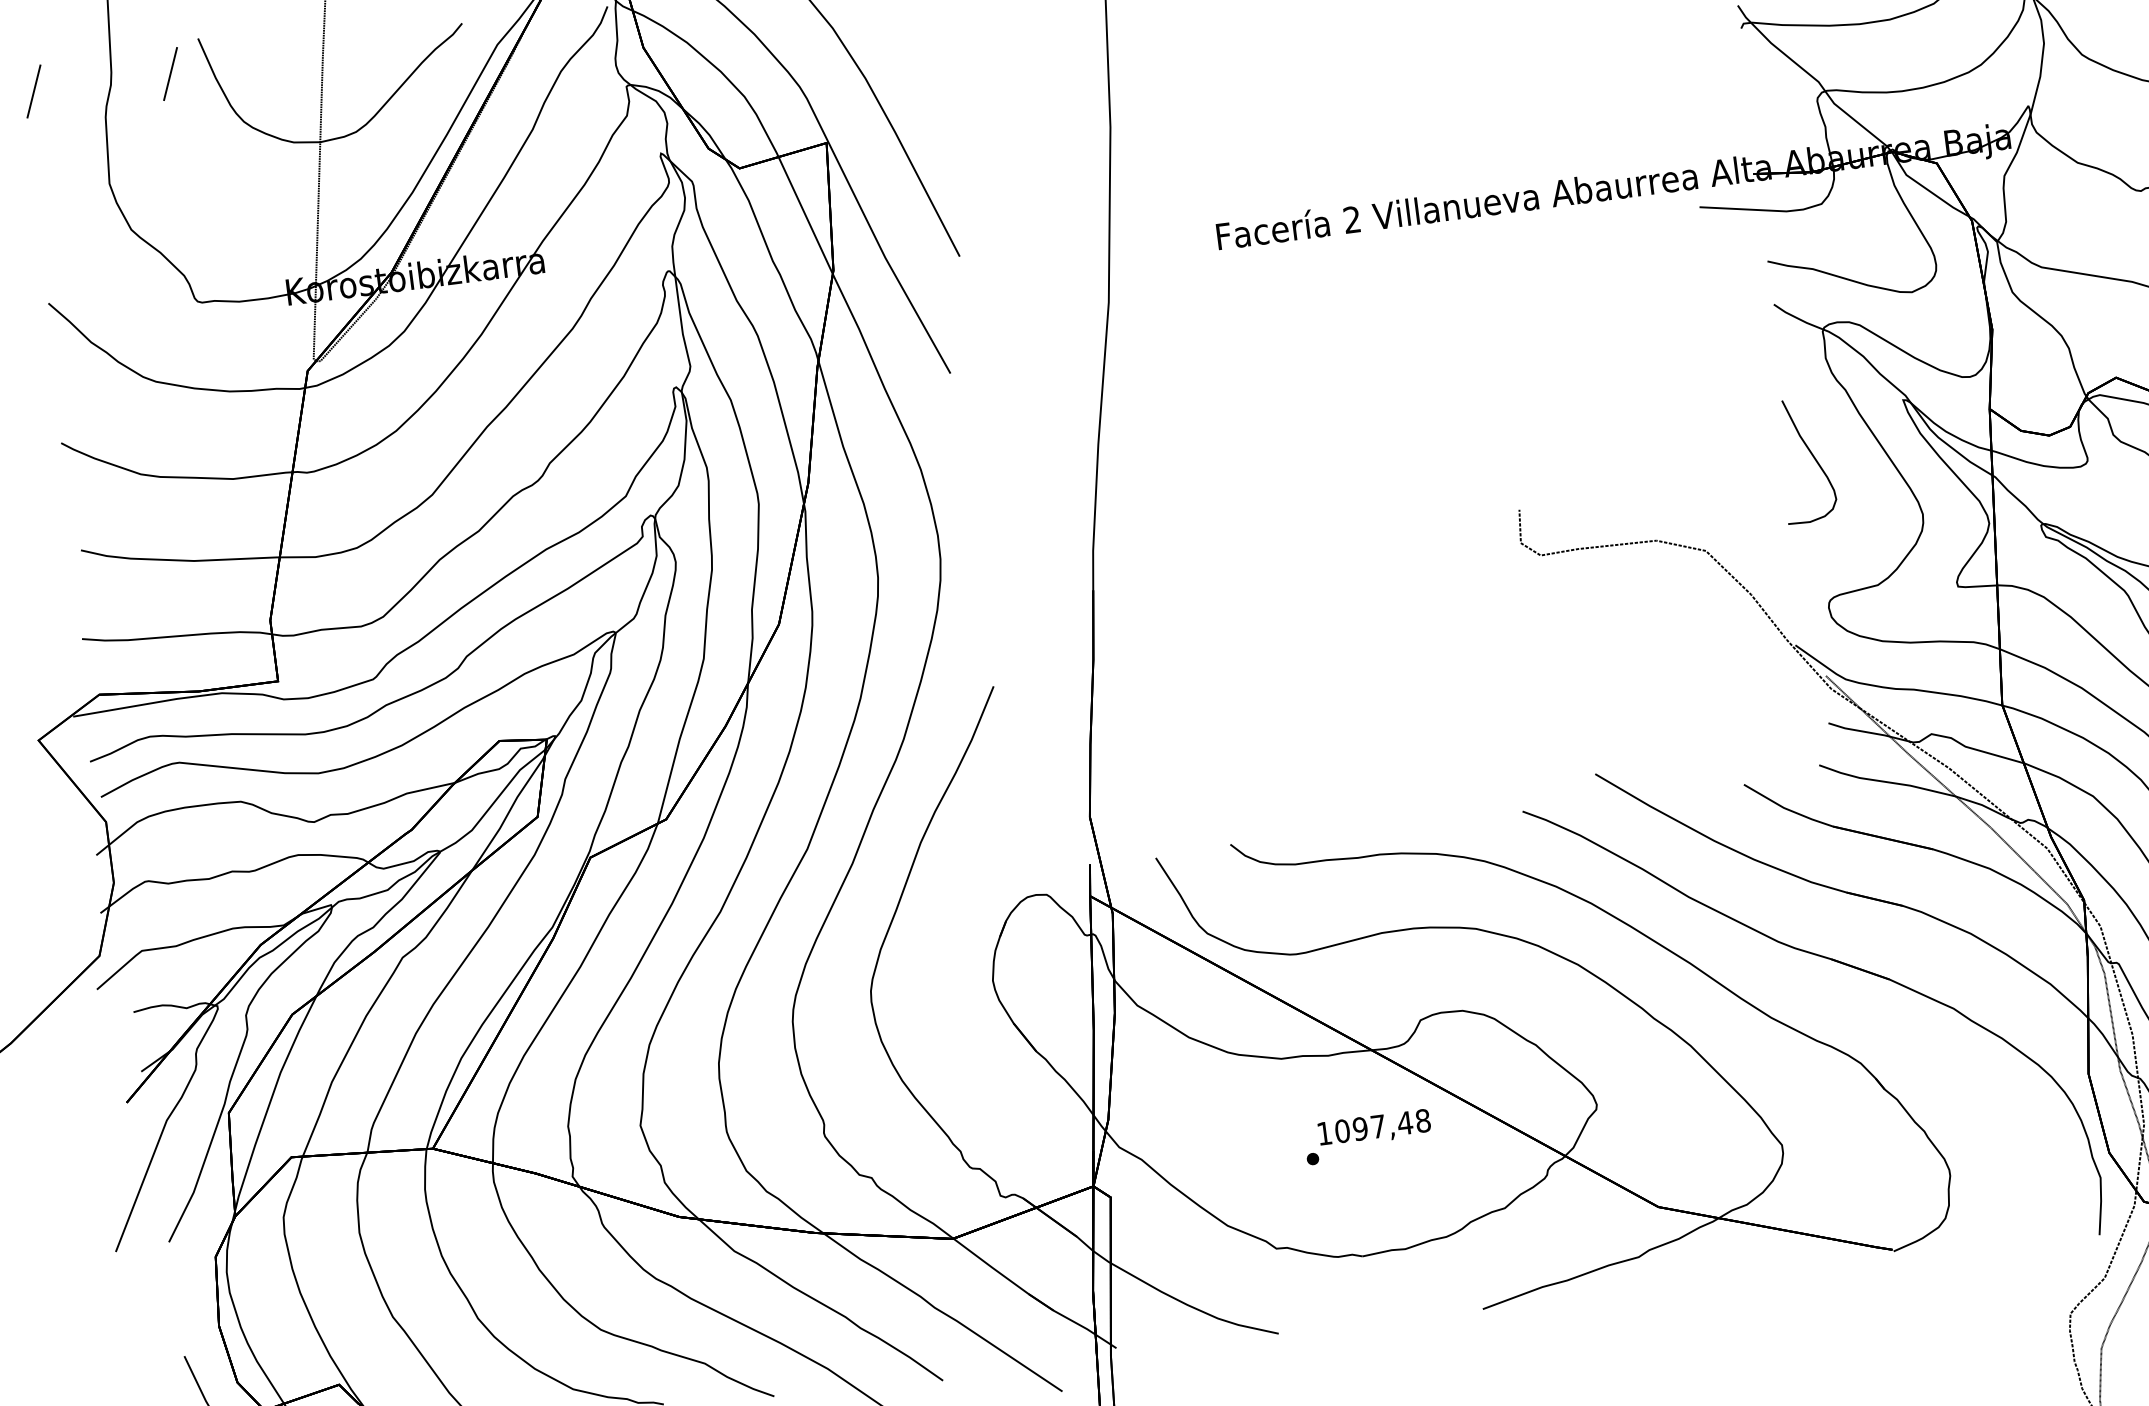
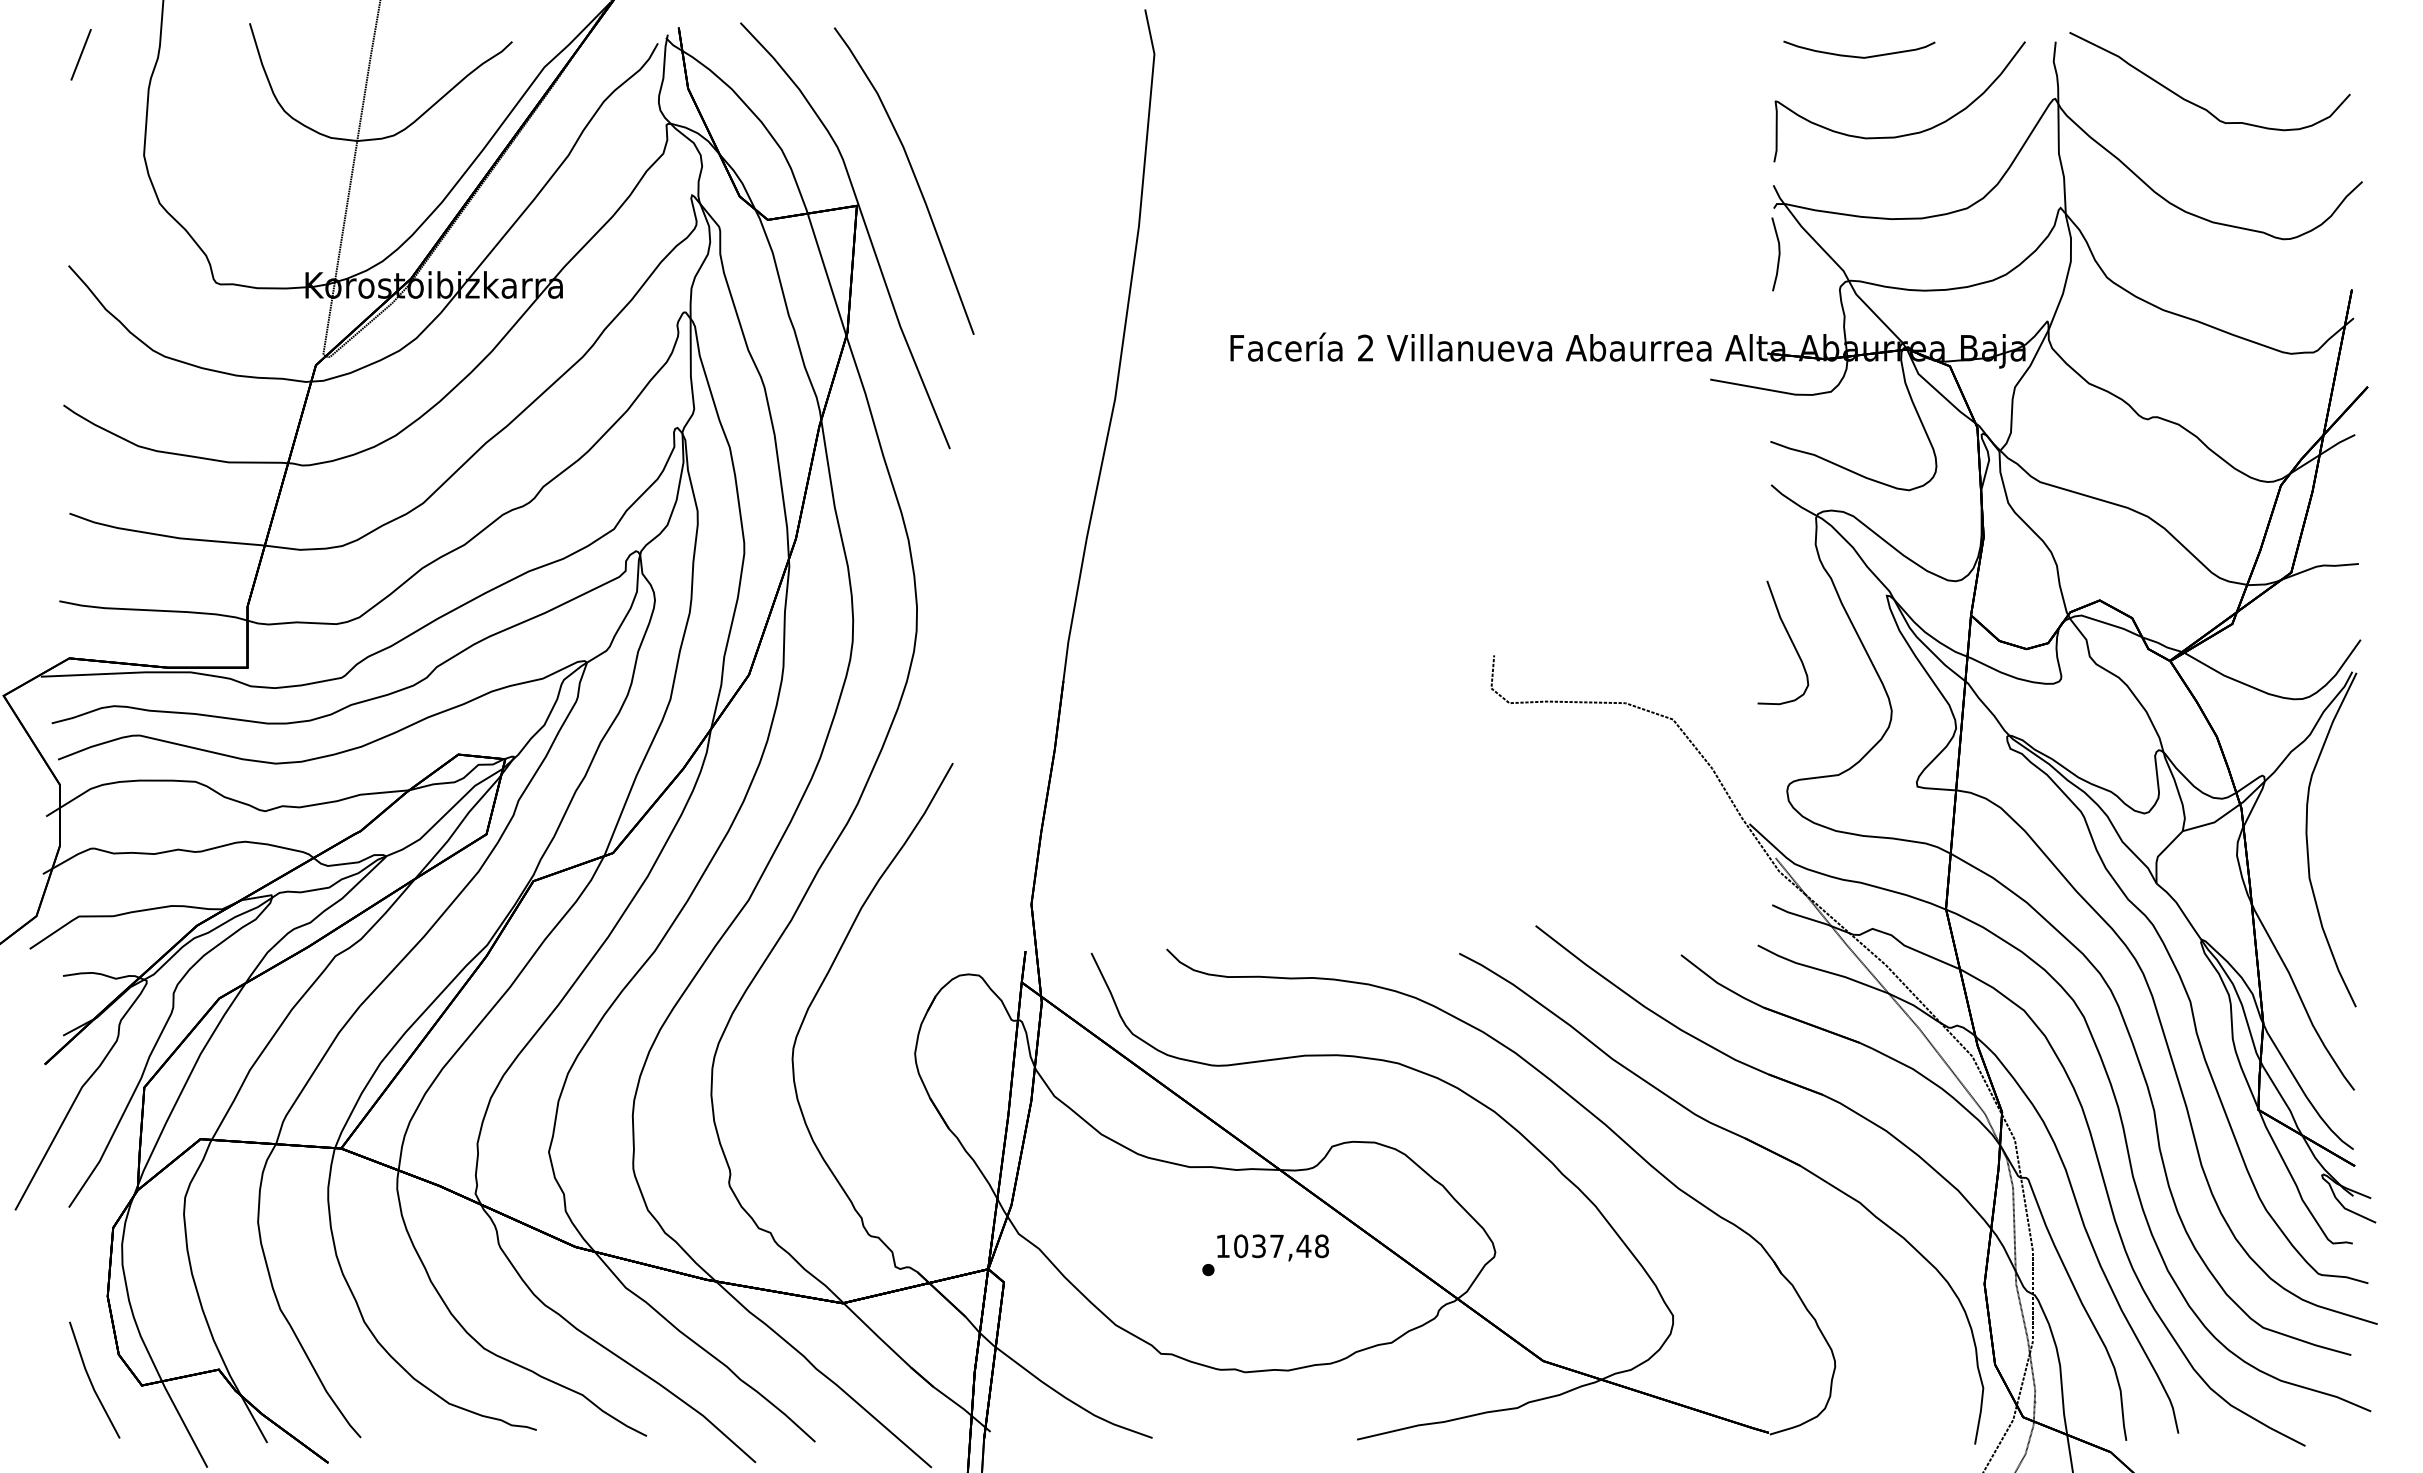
line: (169, 73) -> (217, 54), removed
line: (1751, 73) -> (1778, 254), added
text: (1360, 1128) -> (1259, 1245), 1097,48 -> 1037,48

